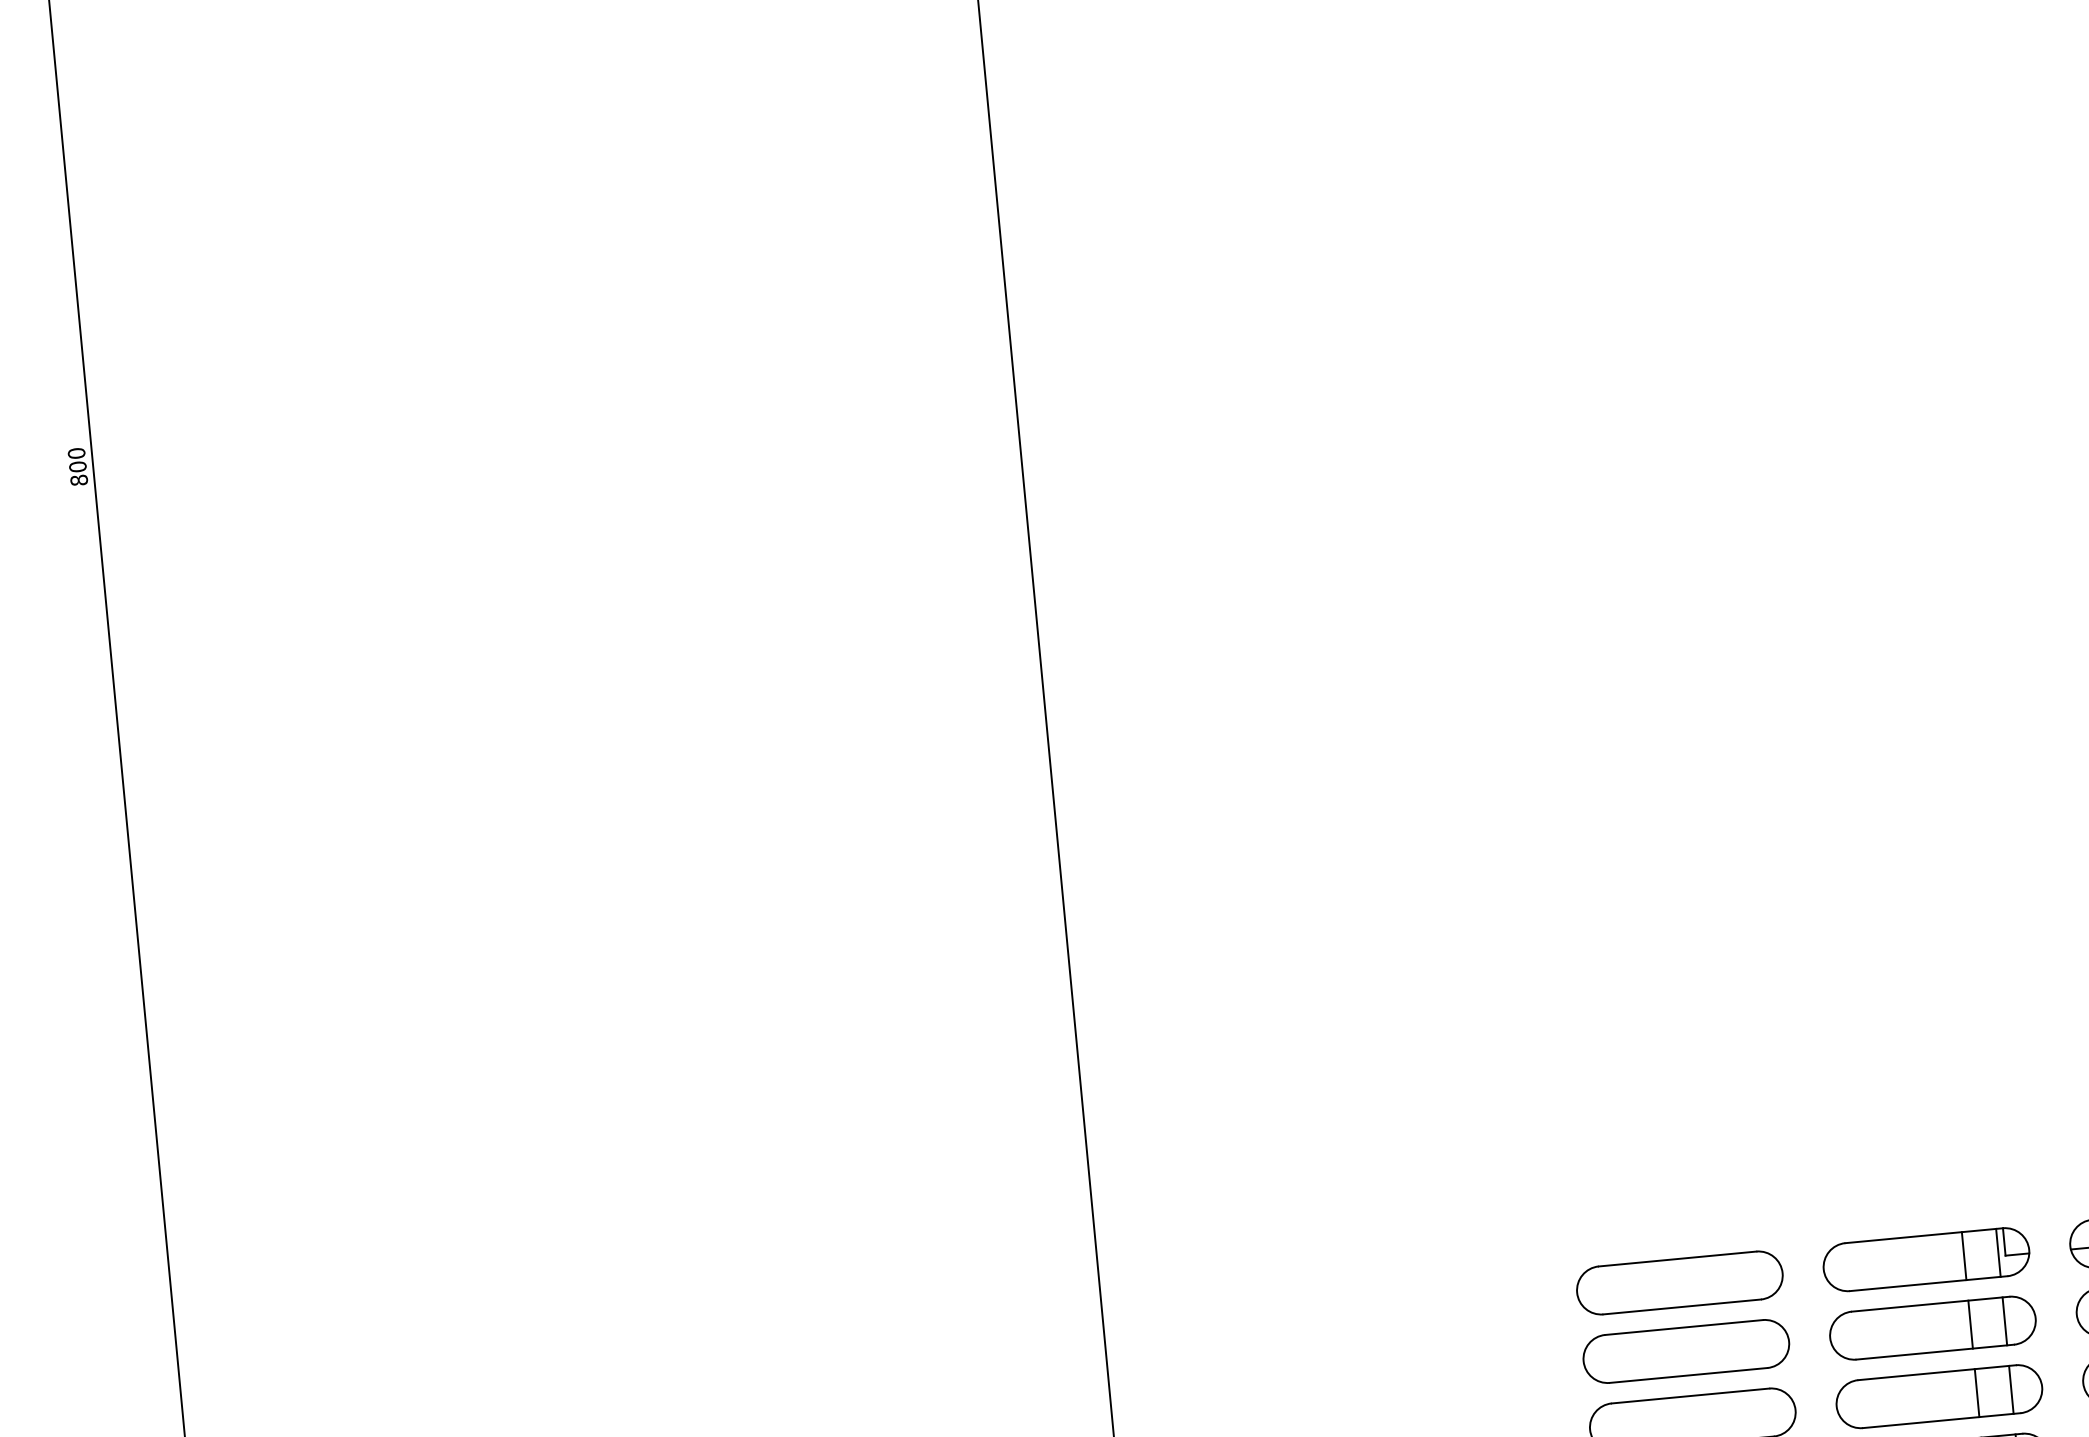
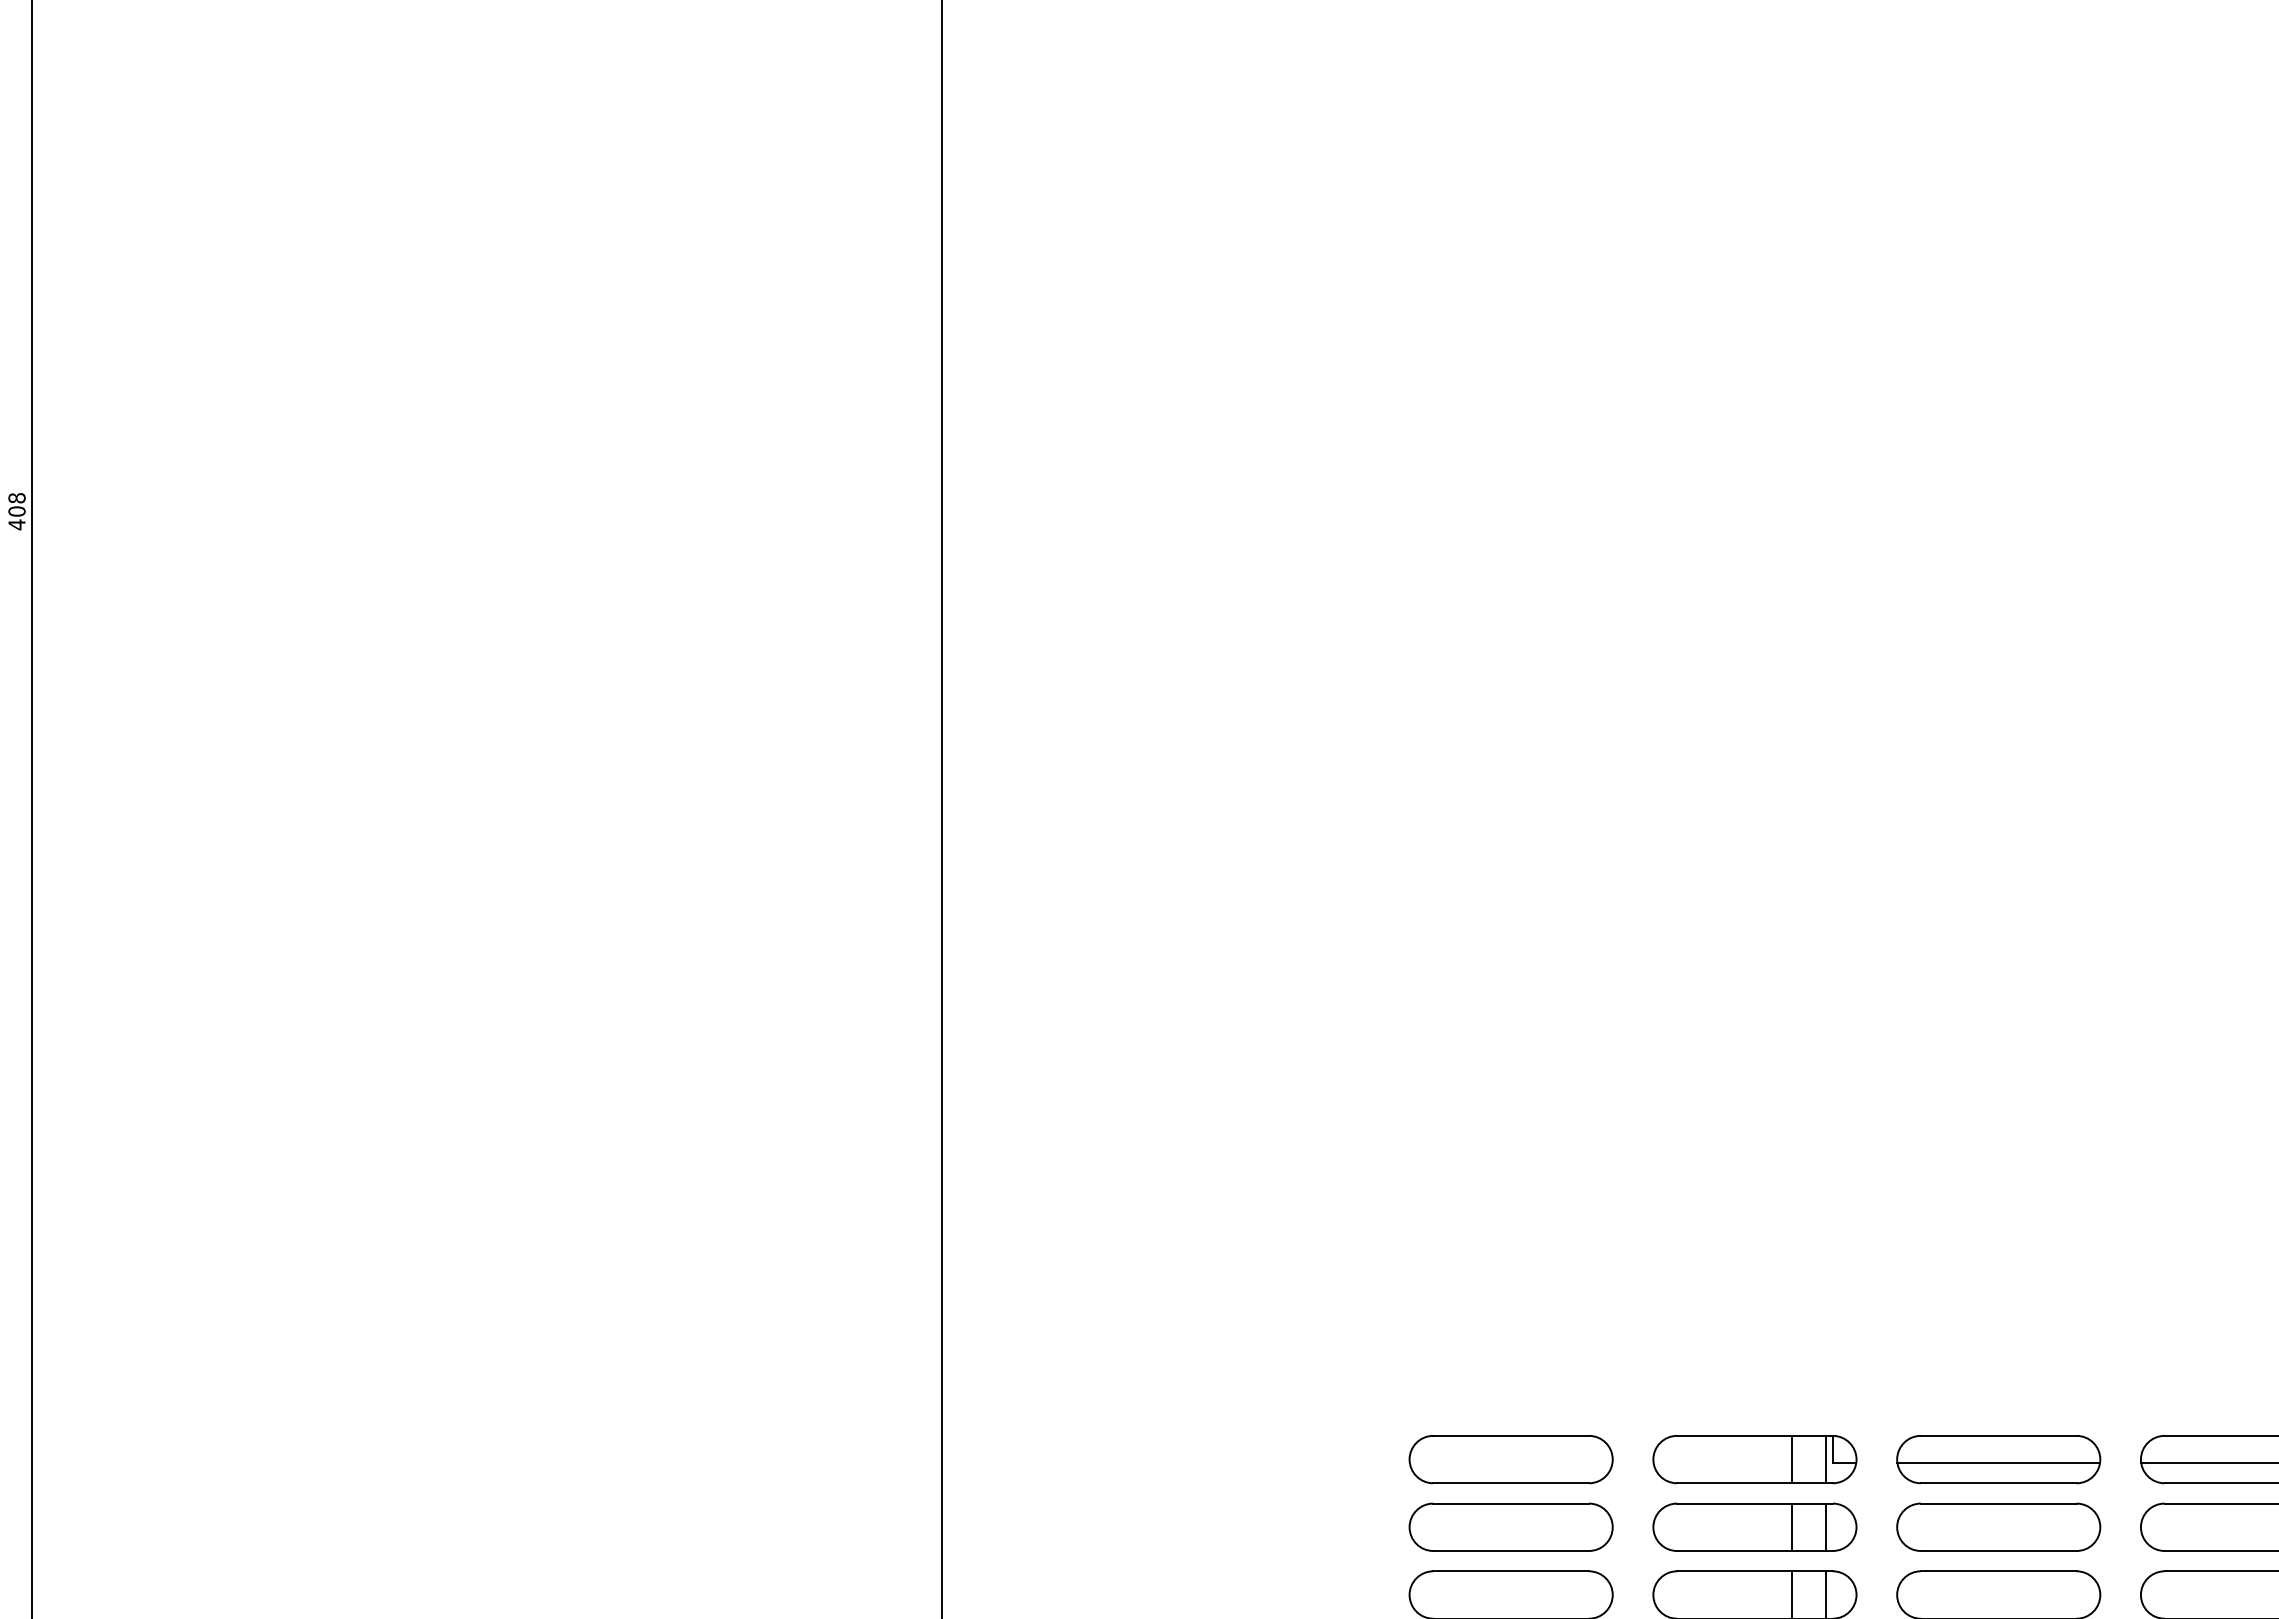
text: (77, 466) -> (16, 511), 800 -> 408

